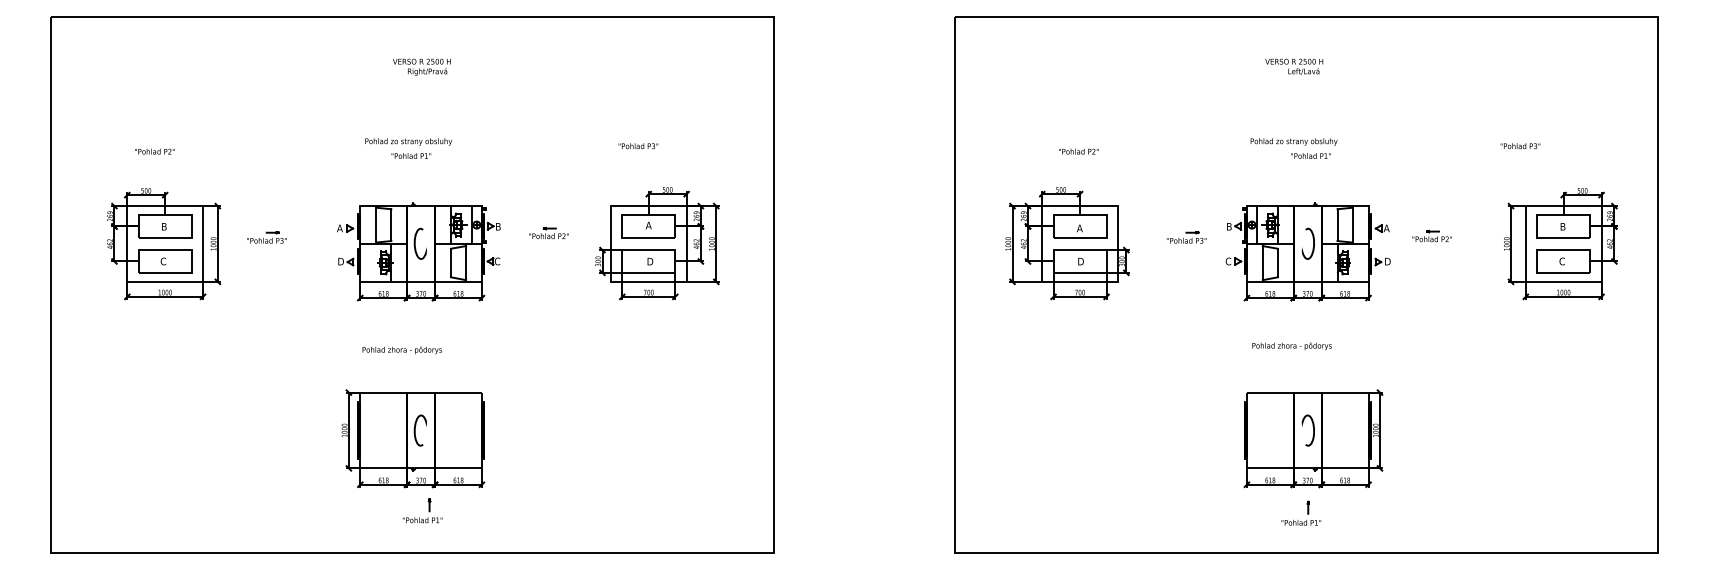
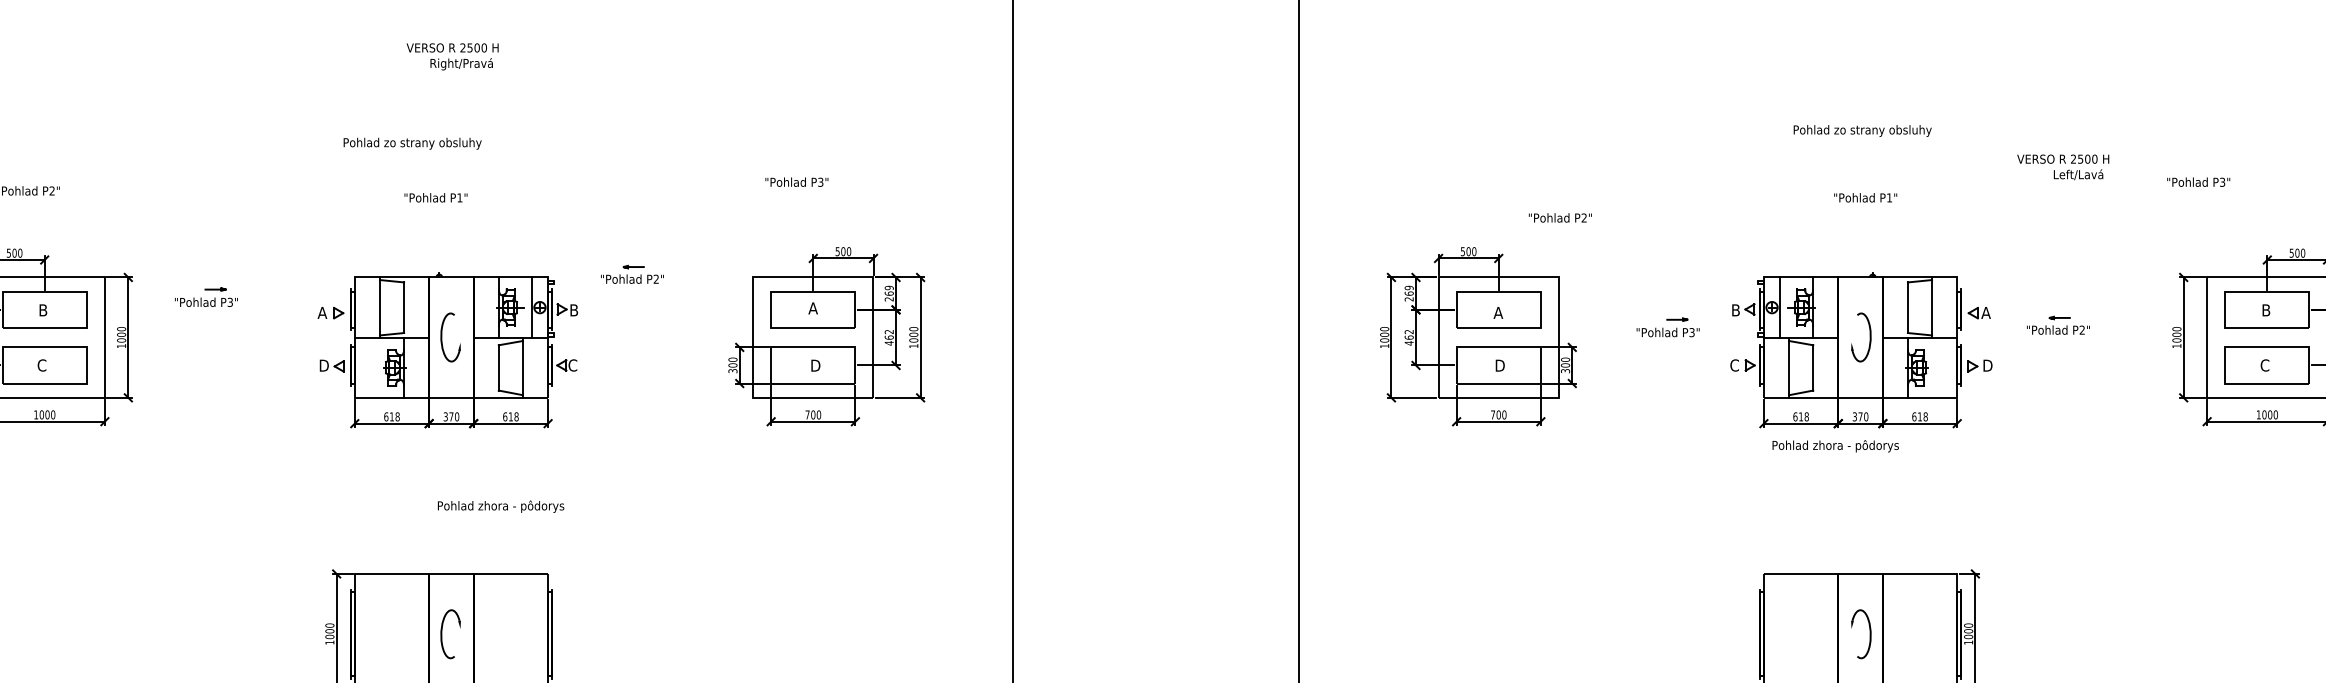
text: (1294, 66) -> (2063, 166), moved
text: (408, 141) -> (412, 142), moved
text: (1293, 141) -> (1861, 130), moved
text: (1078, 151) -> (1559, 217), moved
part: (548, 232) -> (631, 273), moved
part: (266, 237) -> (205, 297), moved
text: (1291, 346) -> (1834, 446), moved
text: (401, 350) -> (499, 506), moved

